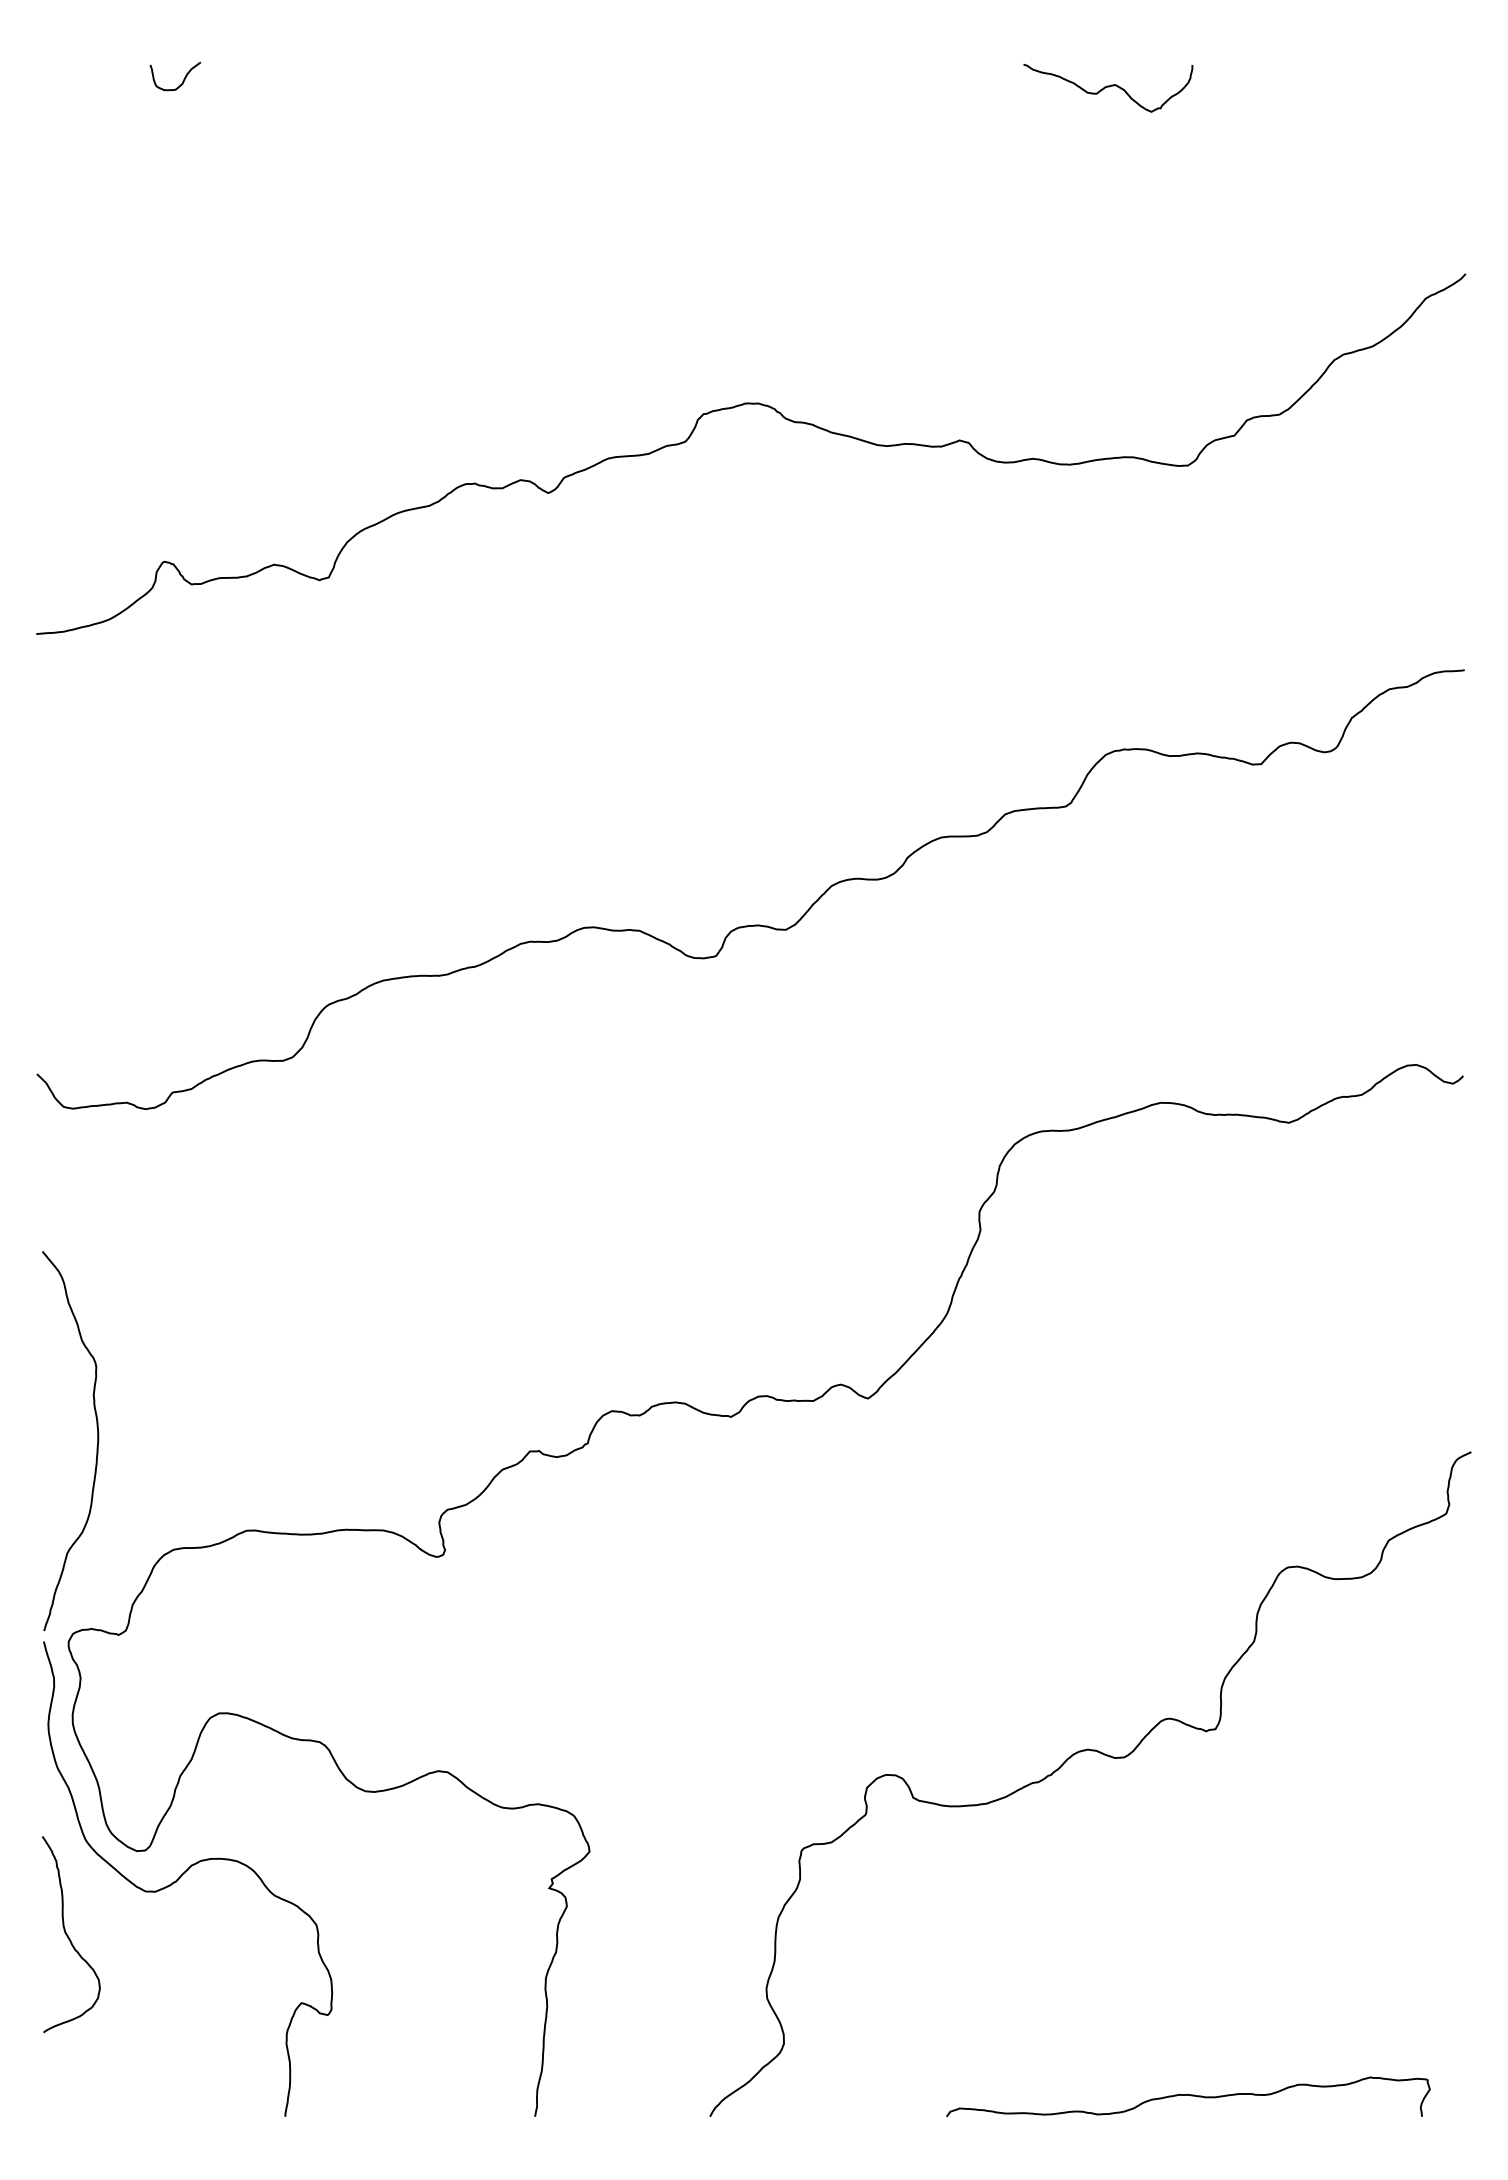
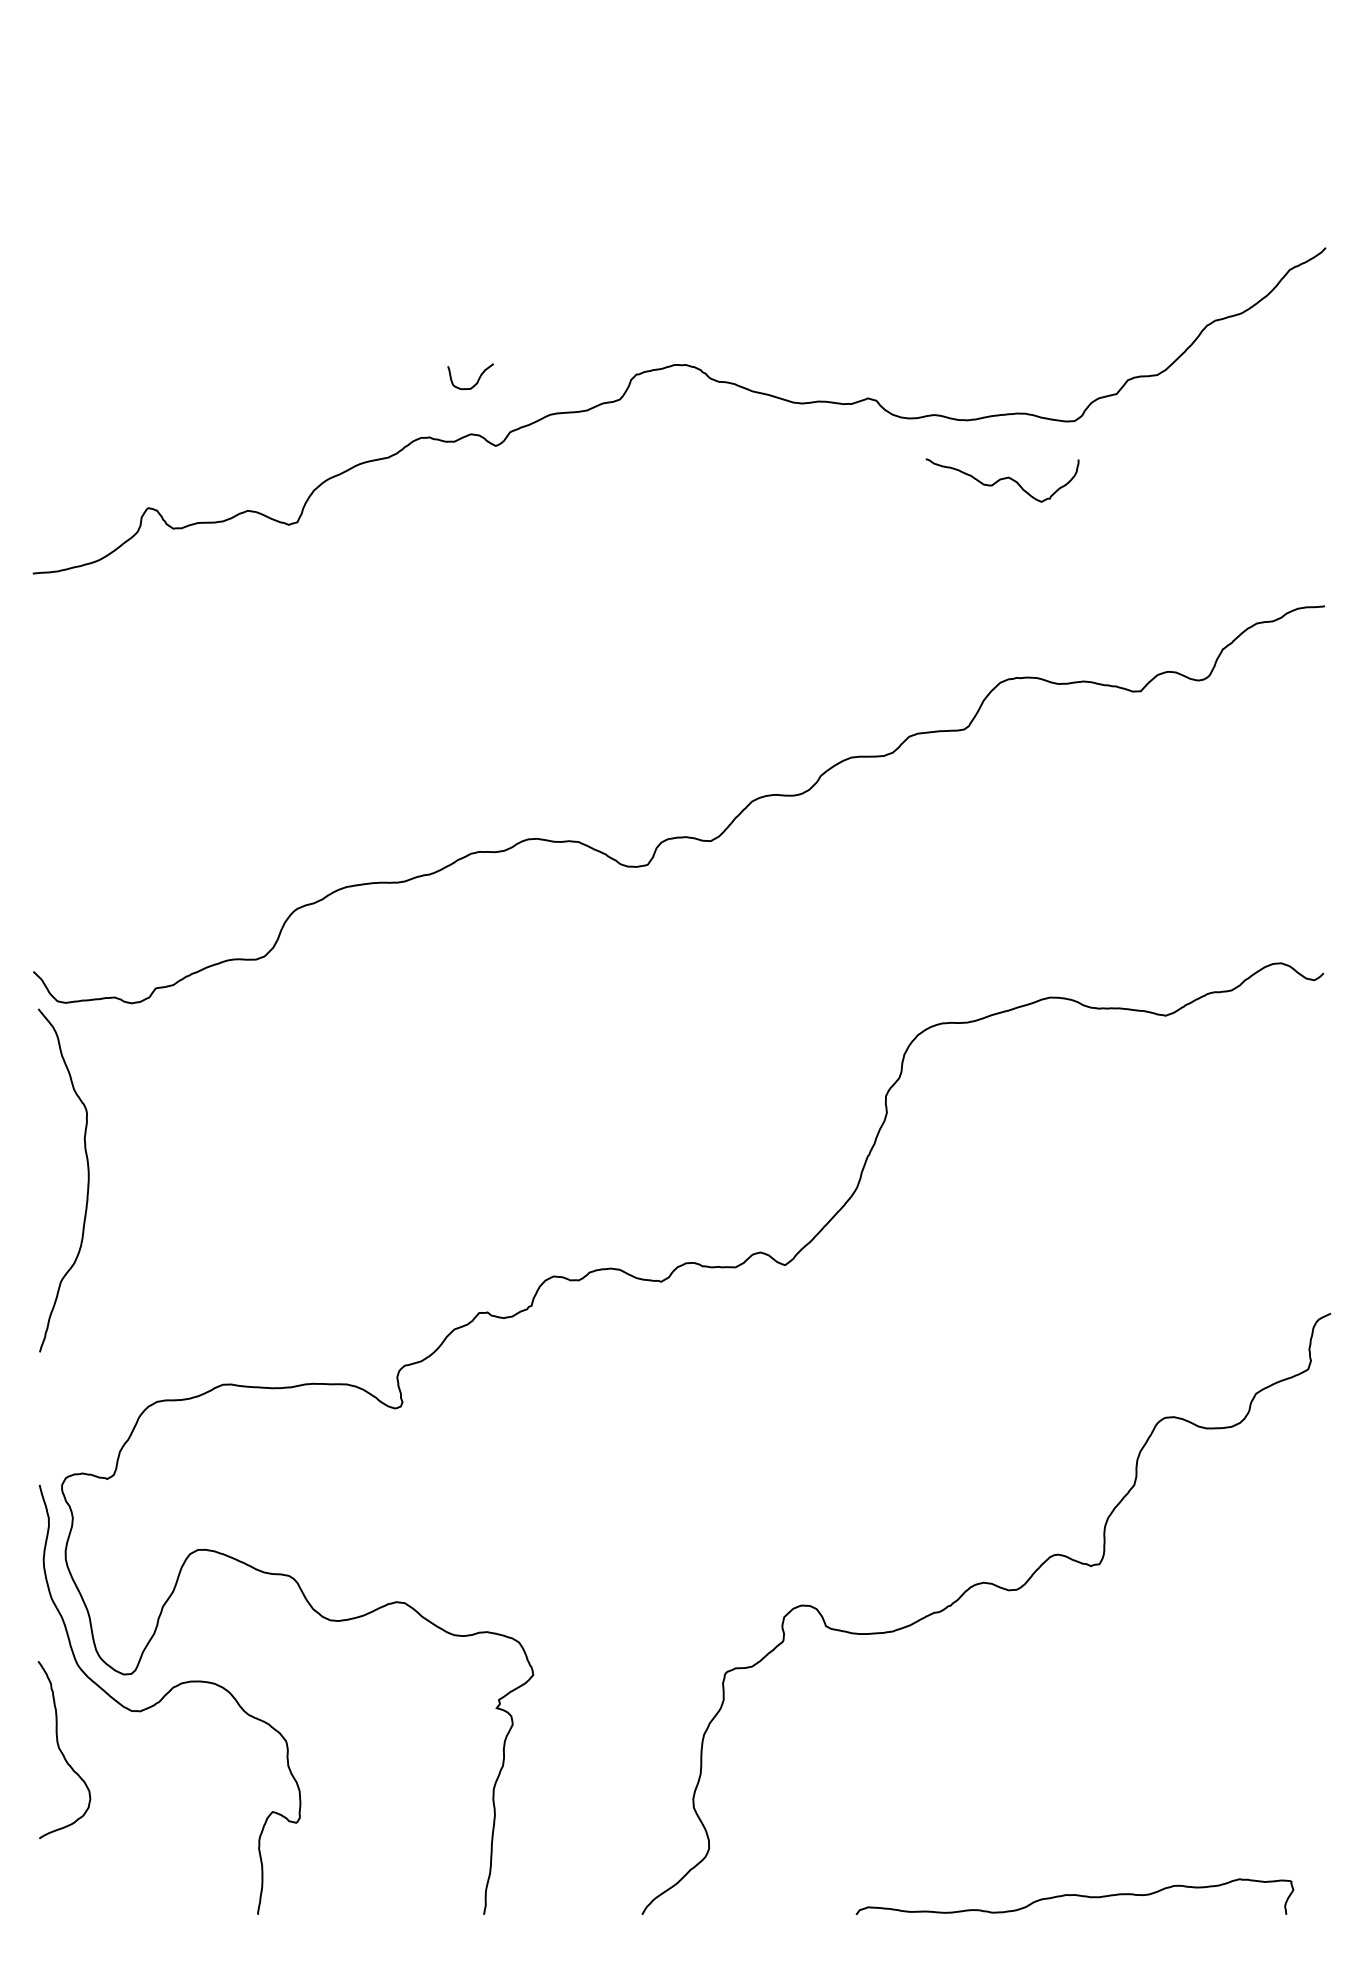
curve: (182, 81) -> (477, 381), moved
curve: (1108, 87) -> (1002, 479), moved
curve: (96, 1446) -> (87, 1185), moved

